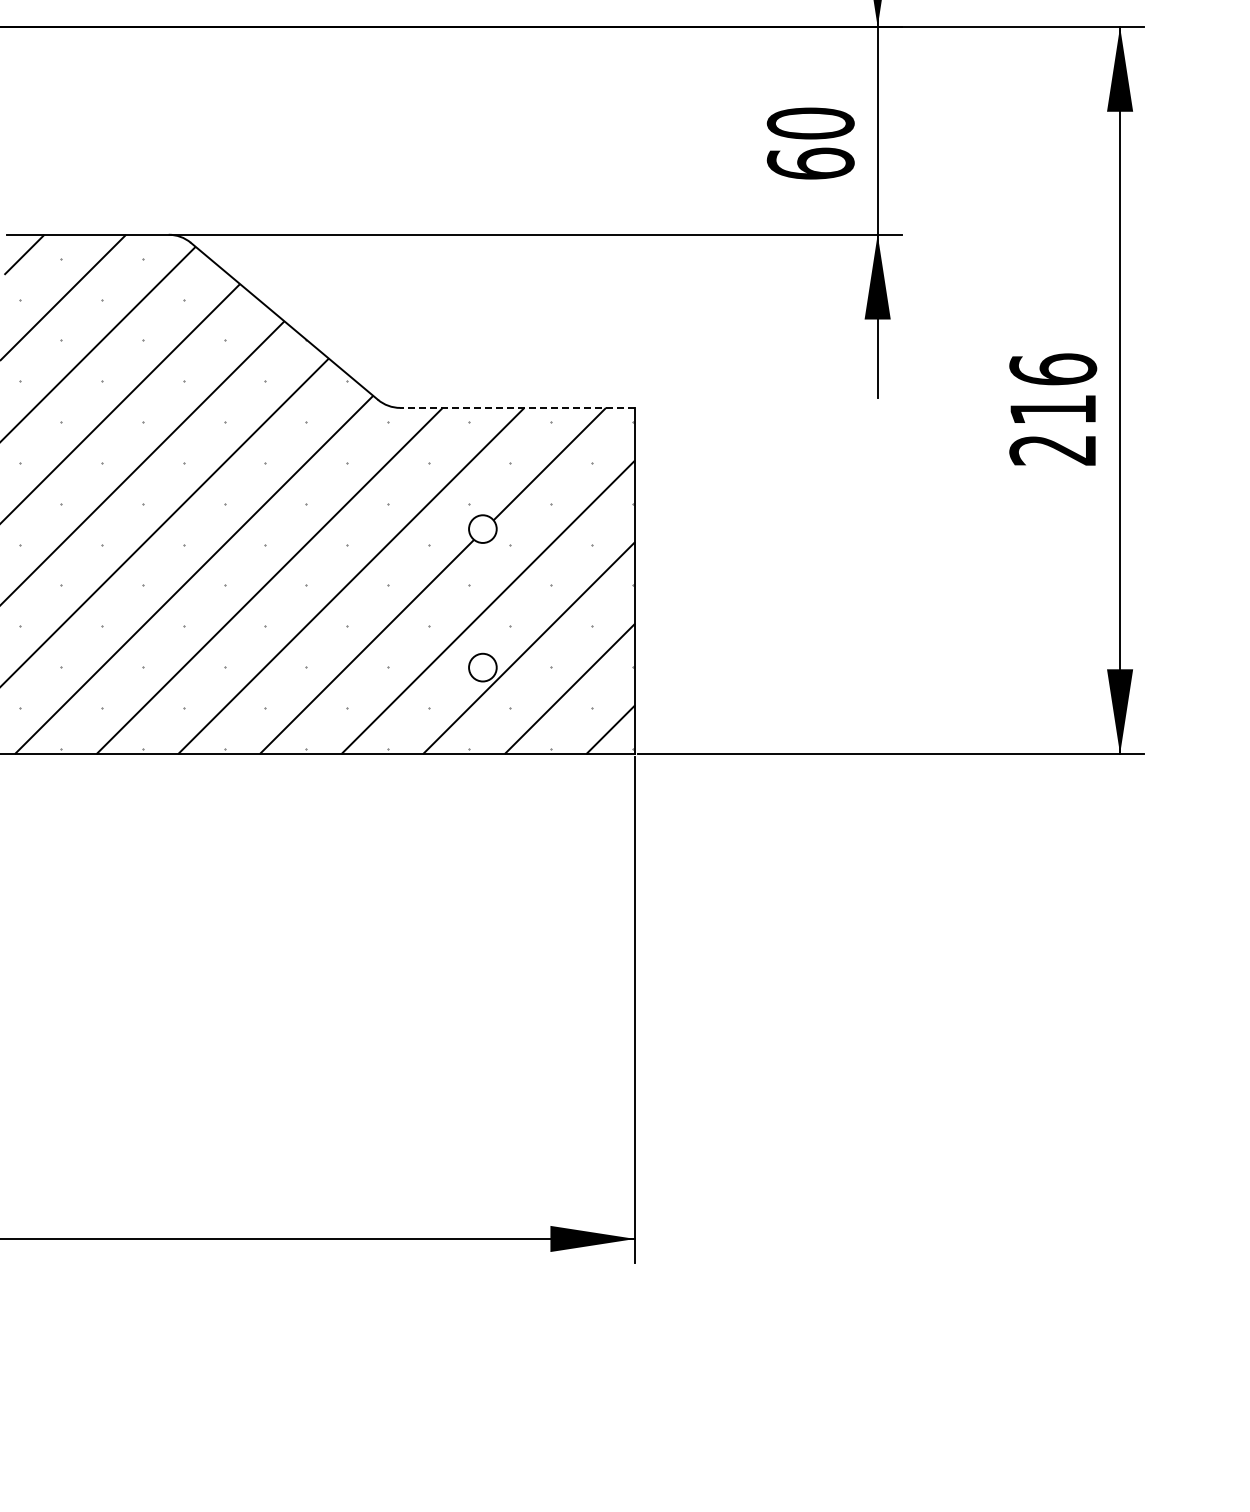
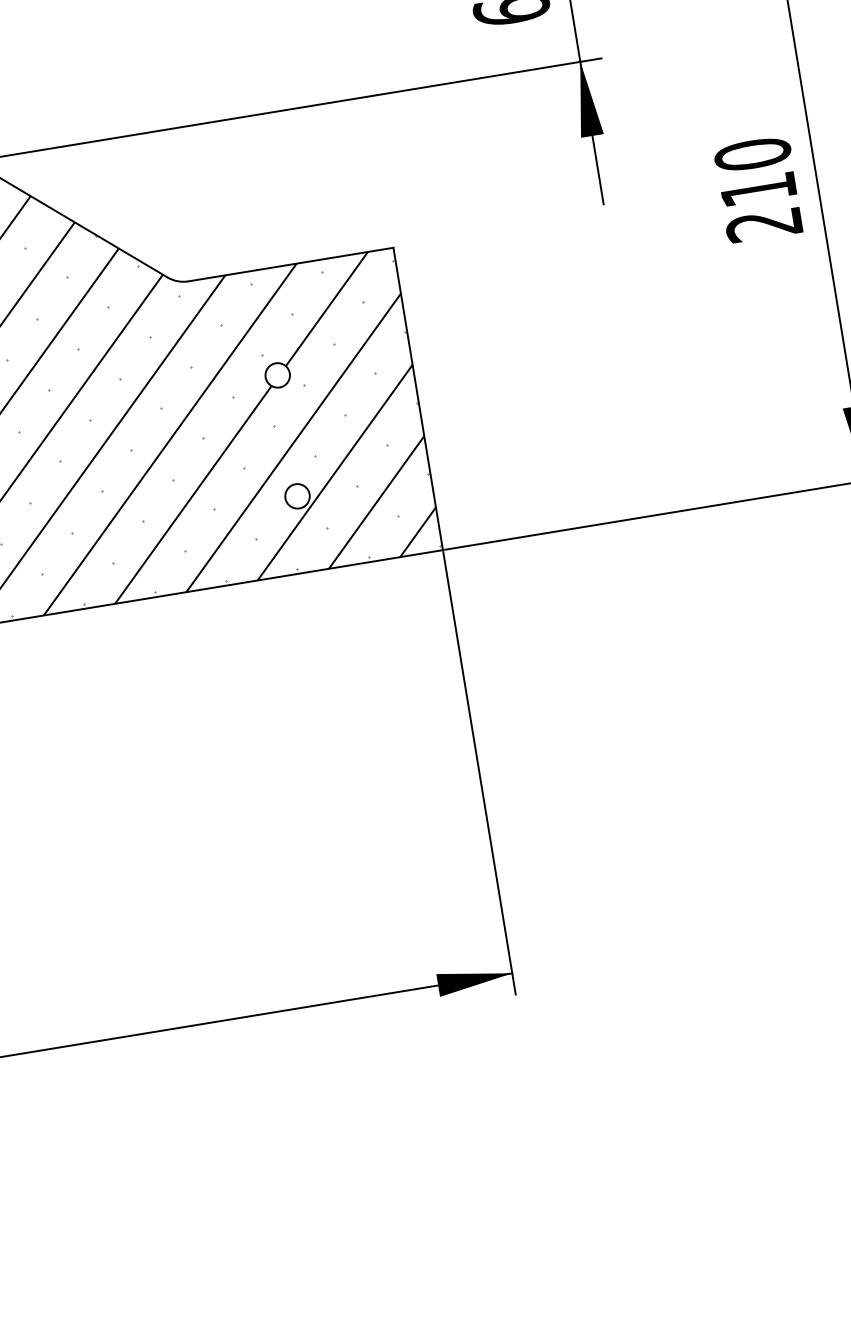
text: (1053, 369) -> (753, 154), 216 -> 210
line: (517, 407) -> (290, 264), dashed -> solid

